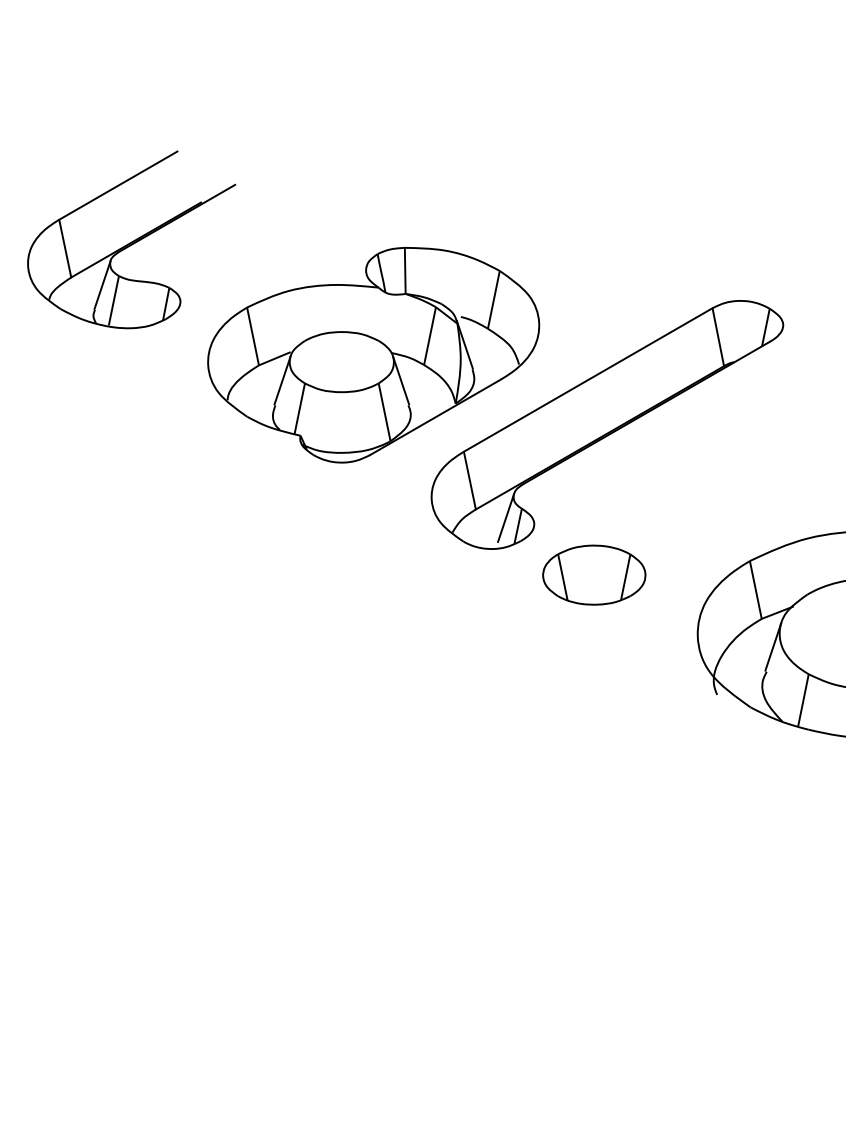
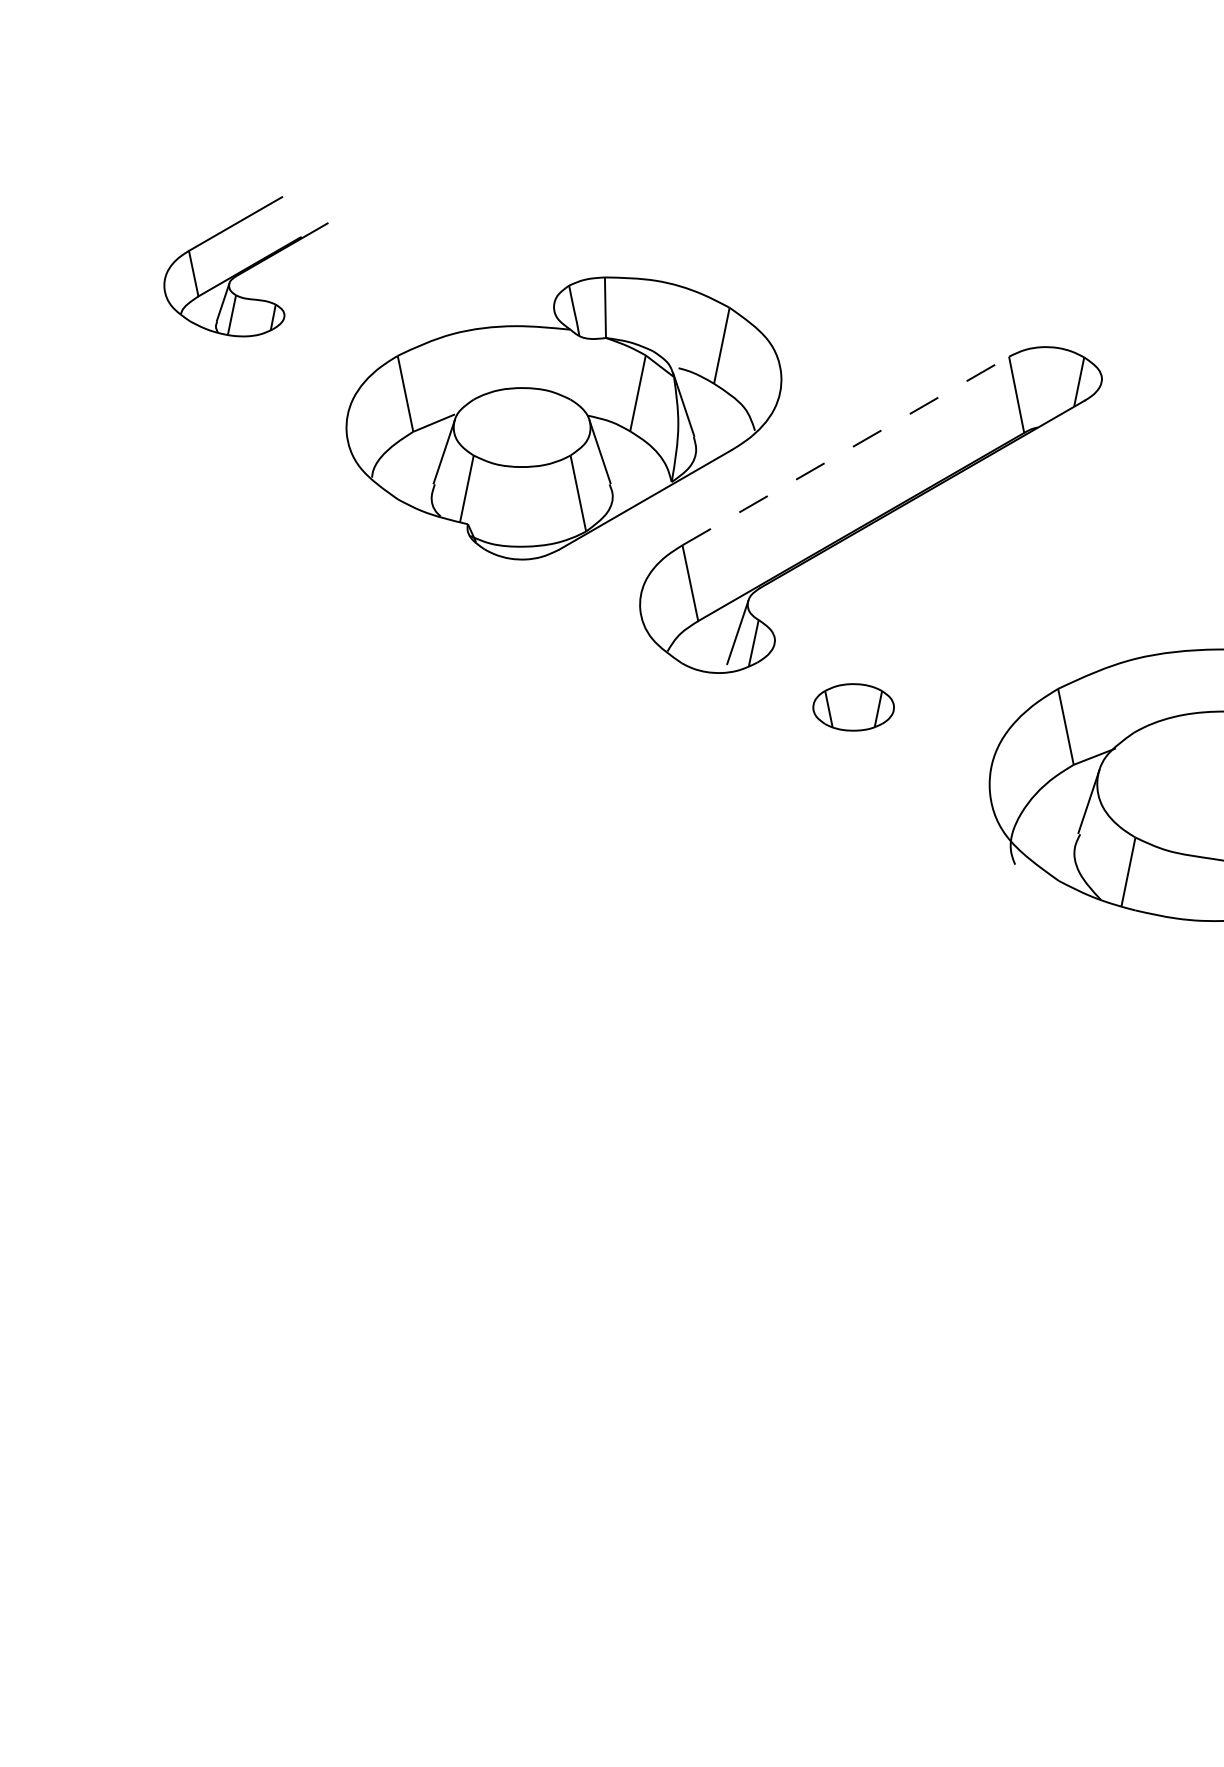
part: (131, 239) -> (245, 266), size x0.6
line: (587, 380) -> (845, 451), solid -> dashed
part: (594, 575) -> (853, 707), size x0.6

